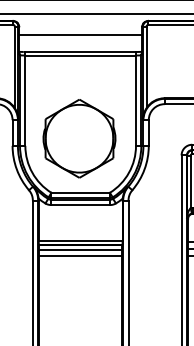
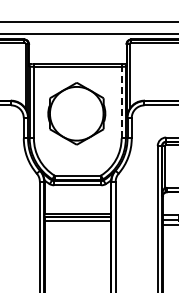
line: (80, 34) -> (77, 50), removed
line: (135, 100) -> (121, 102), solid -> dashed
part: (79, 138) -> (76, 113), moved
line: (80, 255) -> (77, 225), removed

